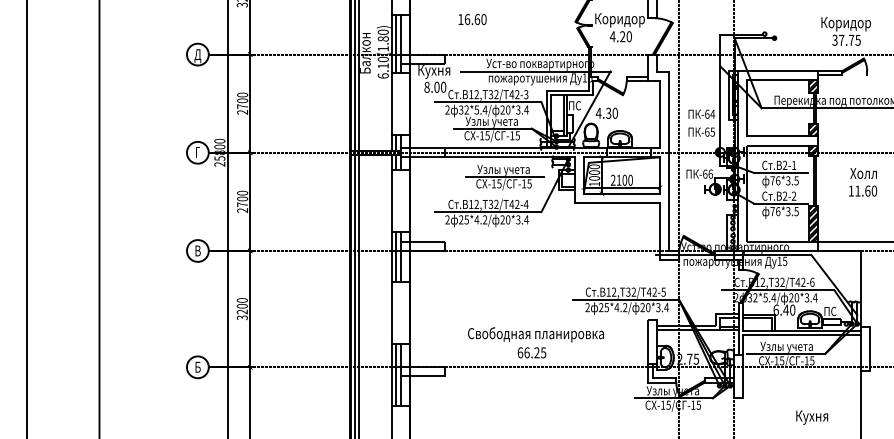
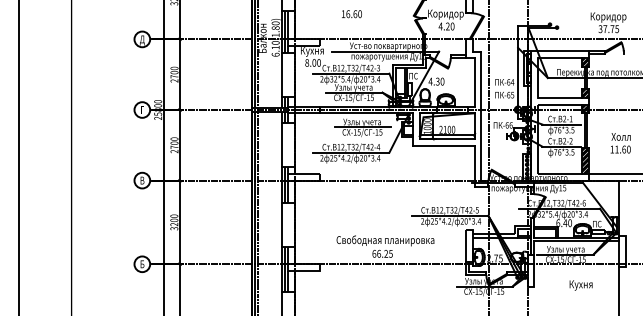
text: (472, 19) -> (351, 14), moved
text: (862, 182) -> (620, 143), moved
text: (811, 417) -> (580, 285), moved

